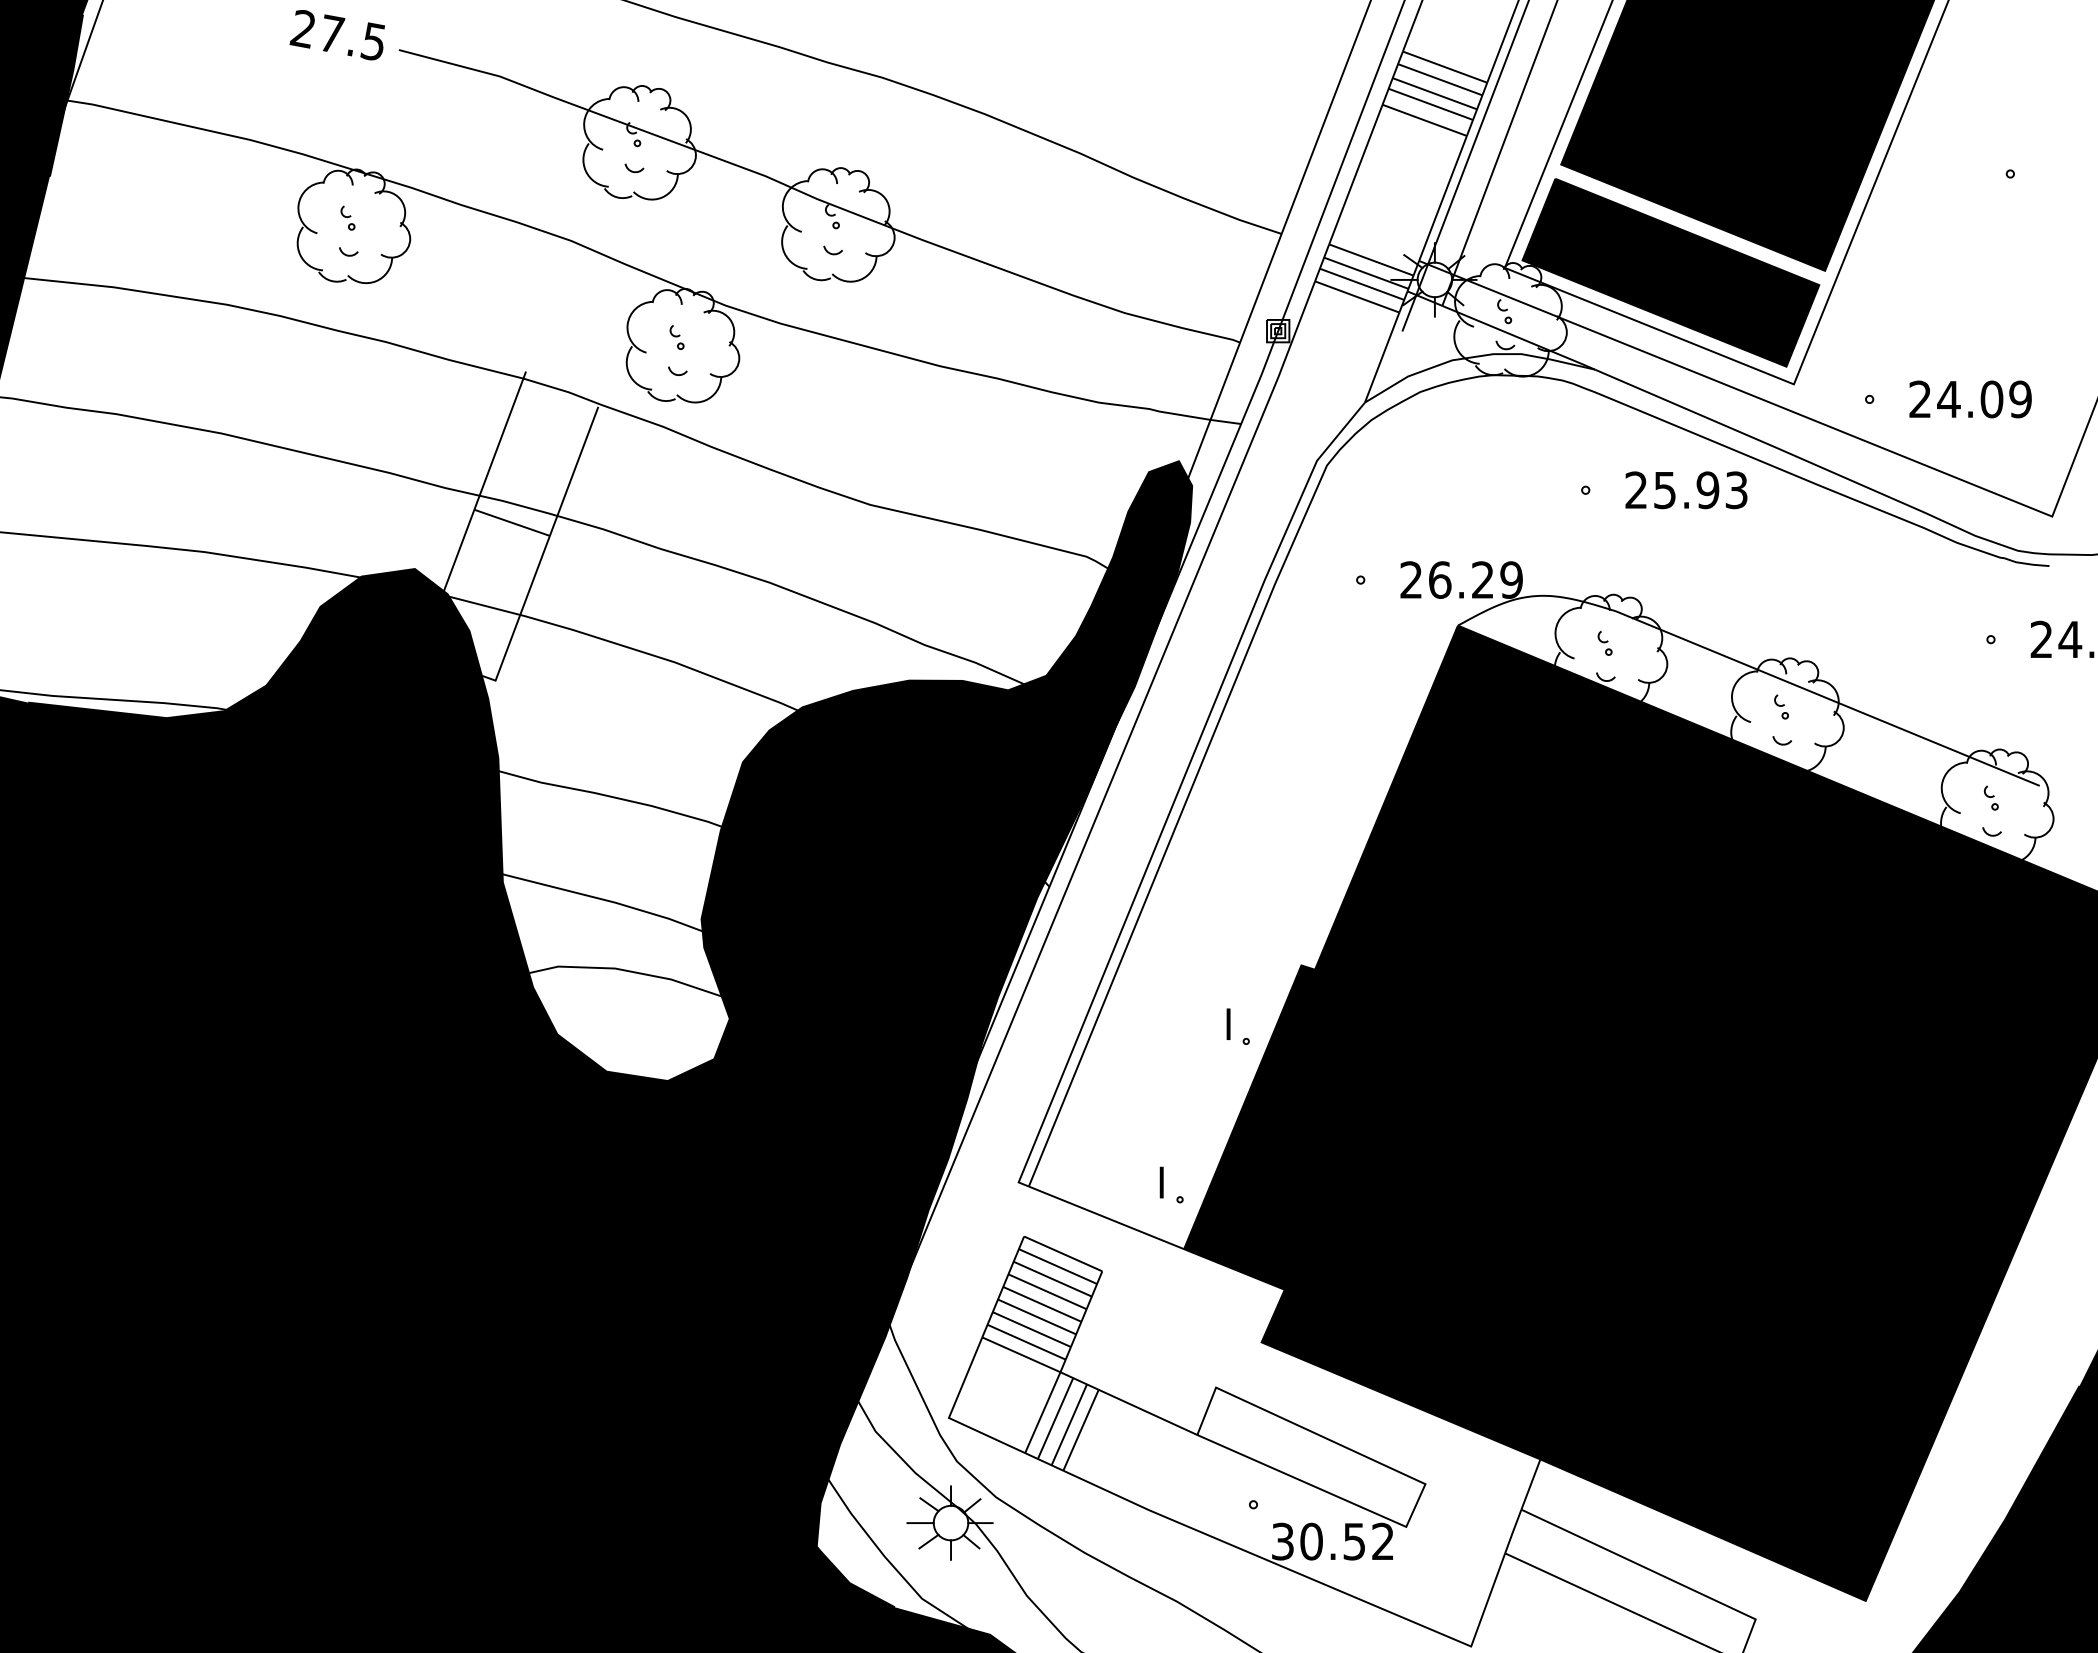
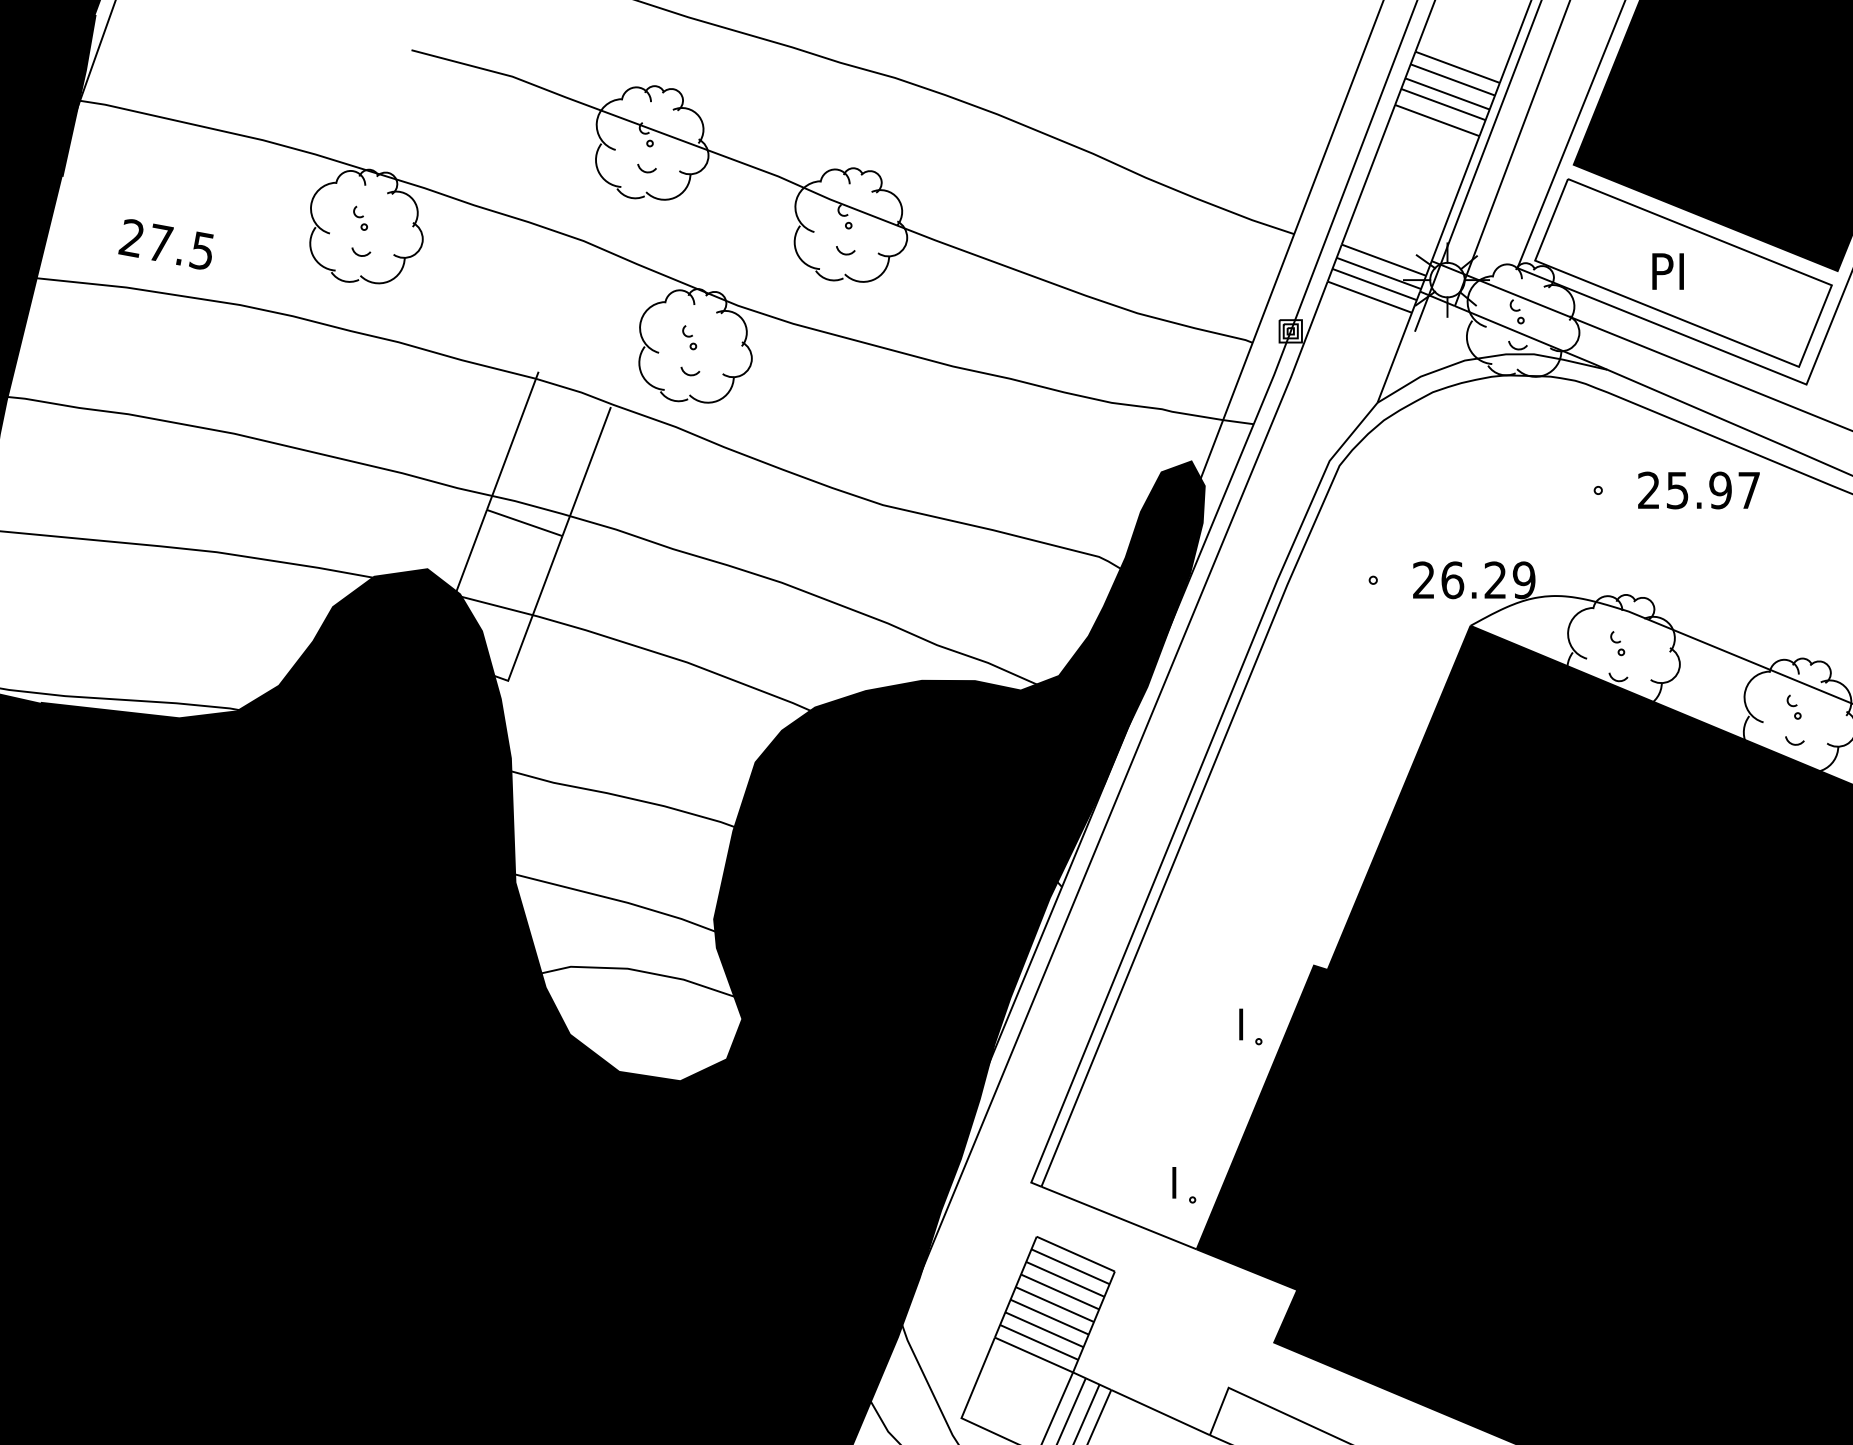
text: (336, 35) -> (165, 244), moved
fill: (1670, 272) -> (1683, 272), removed
text: (1736, 490) -> (1749, 490), 25.93 -> 25.97

